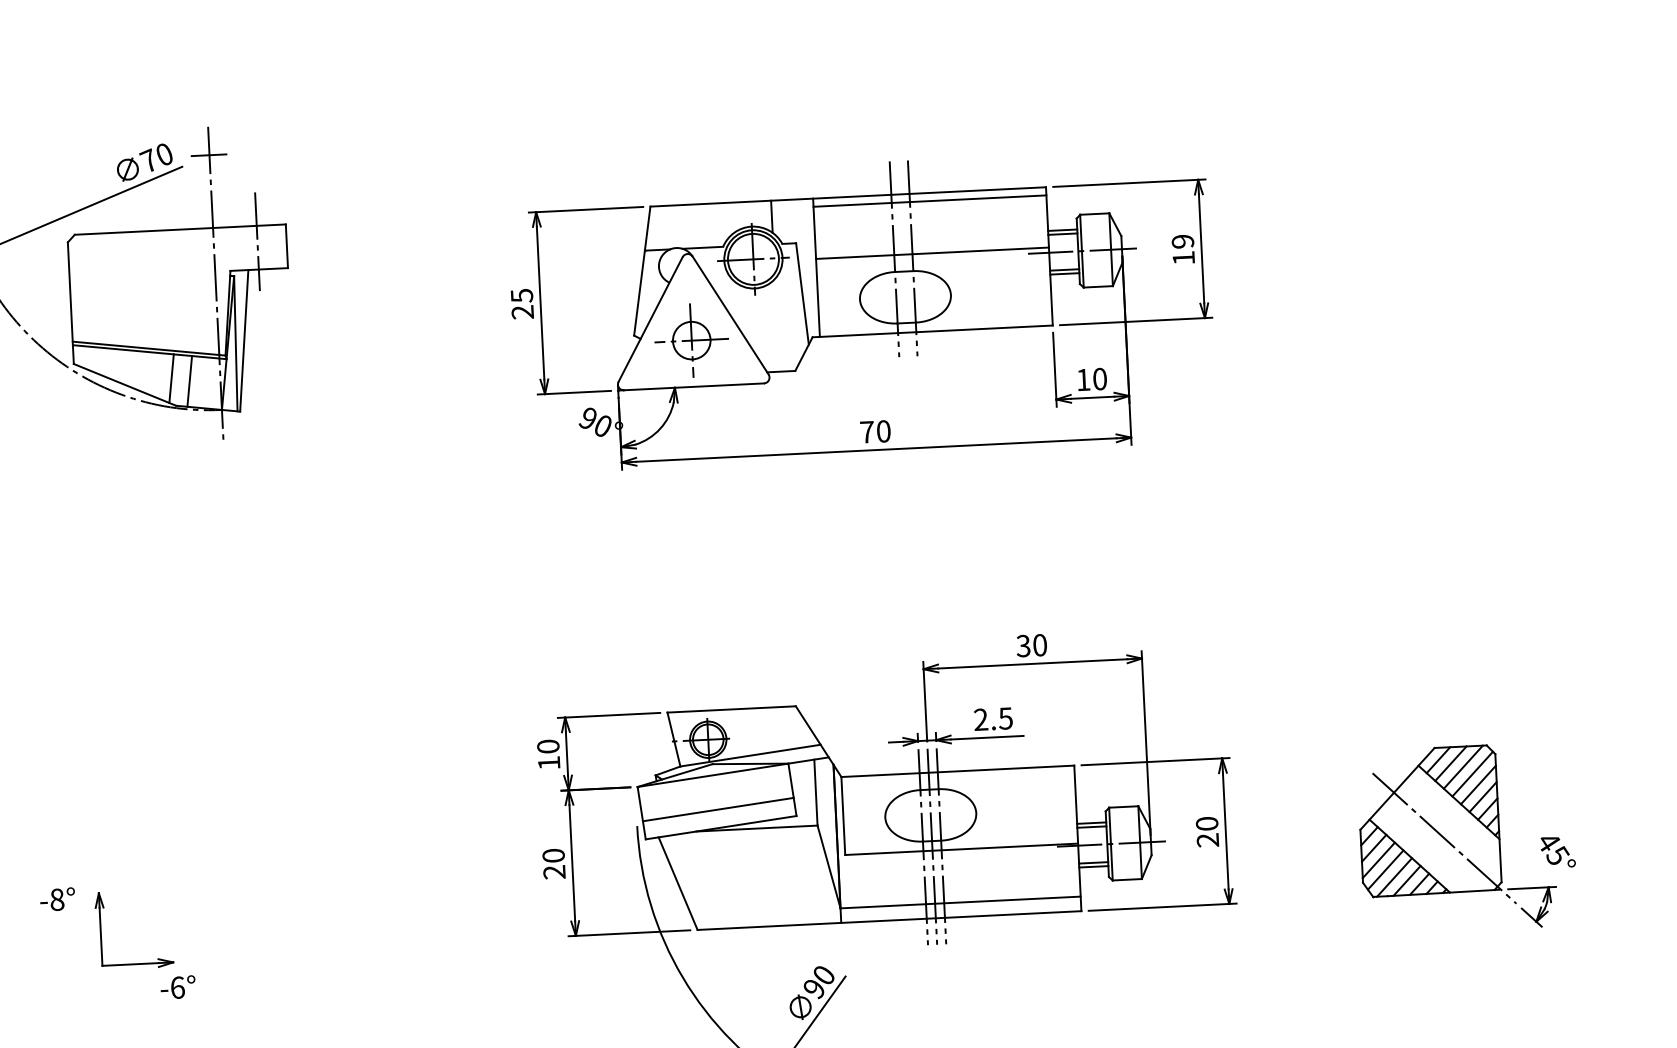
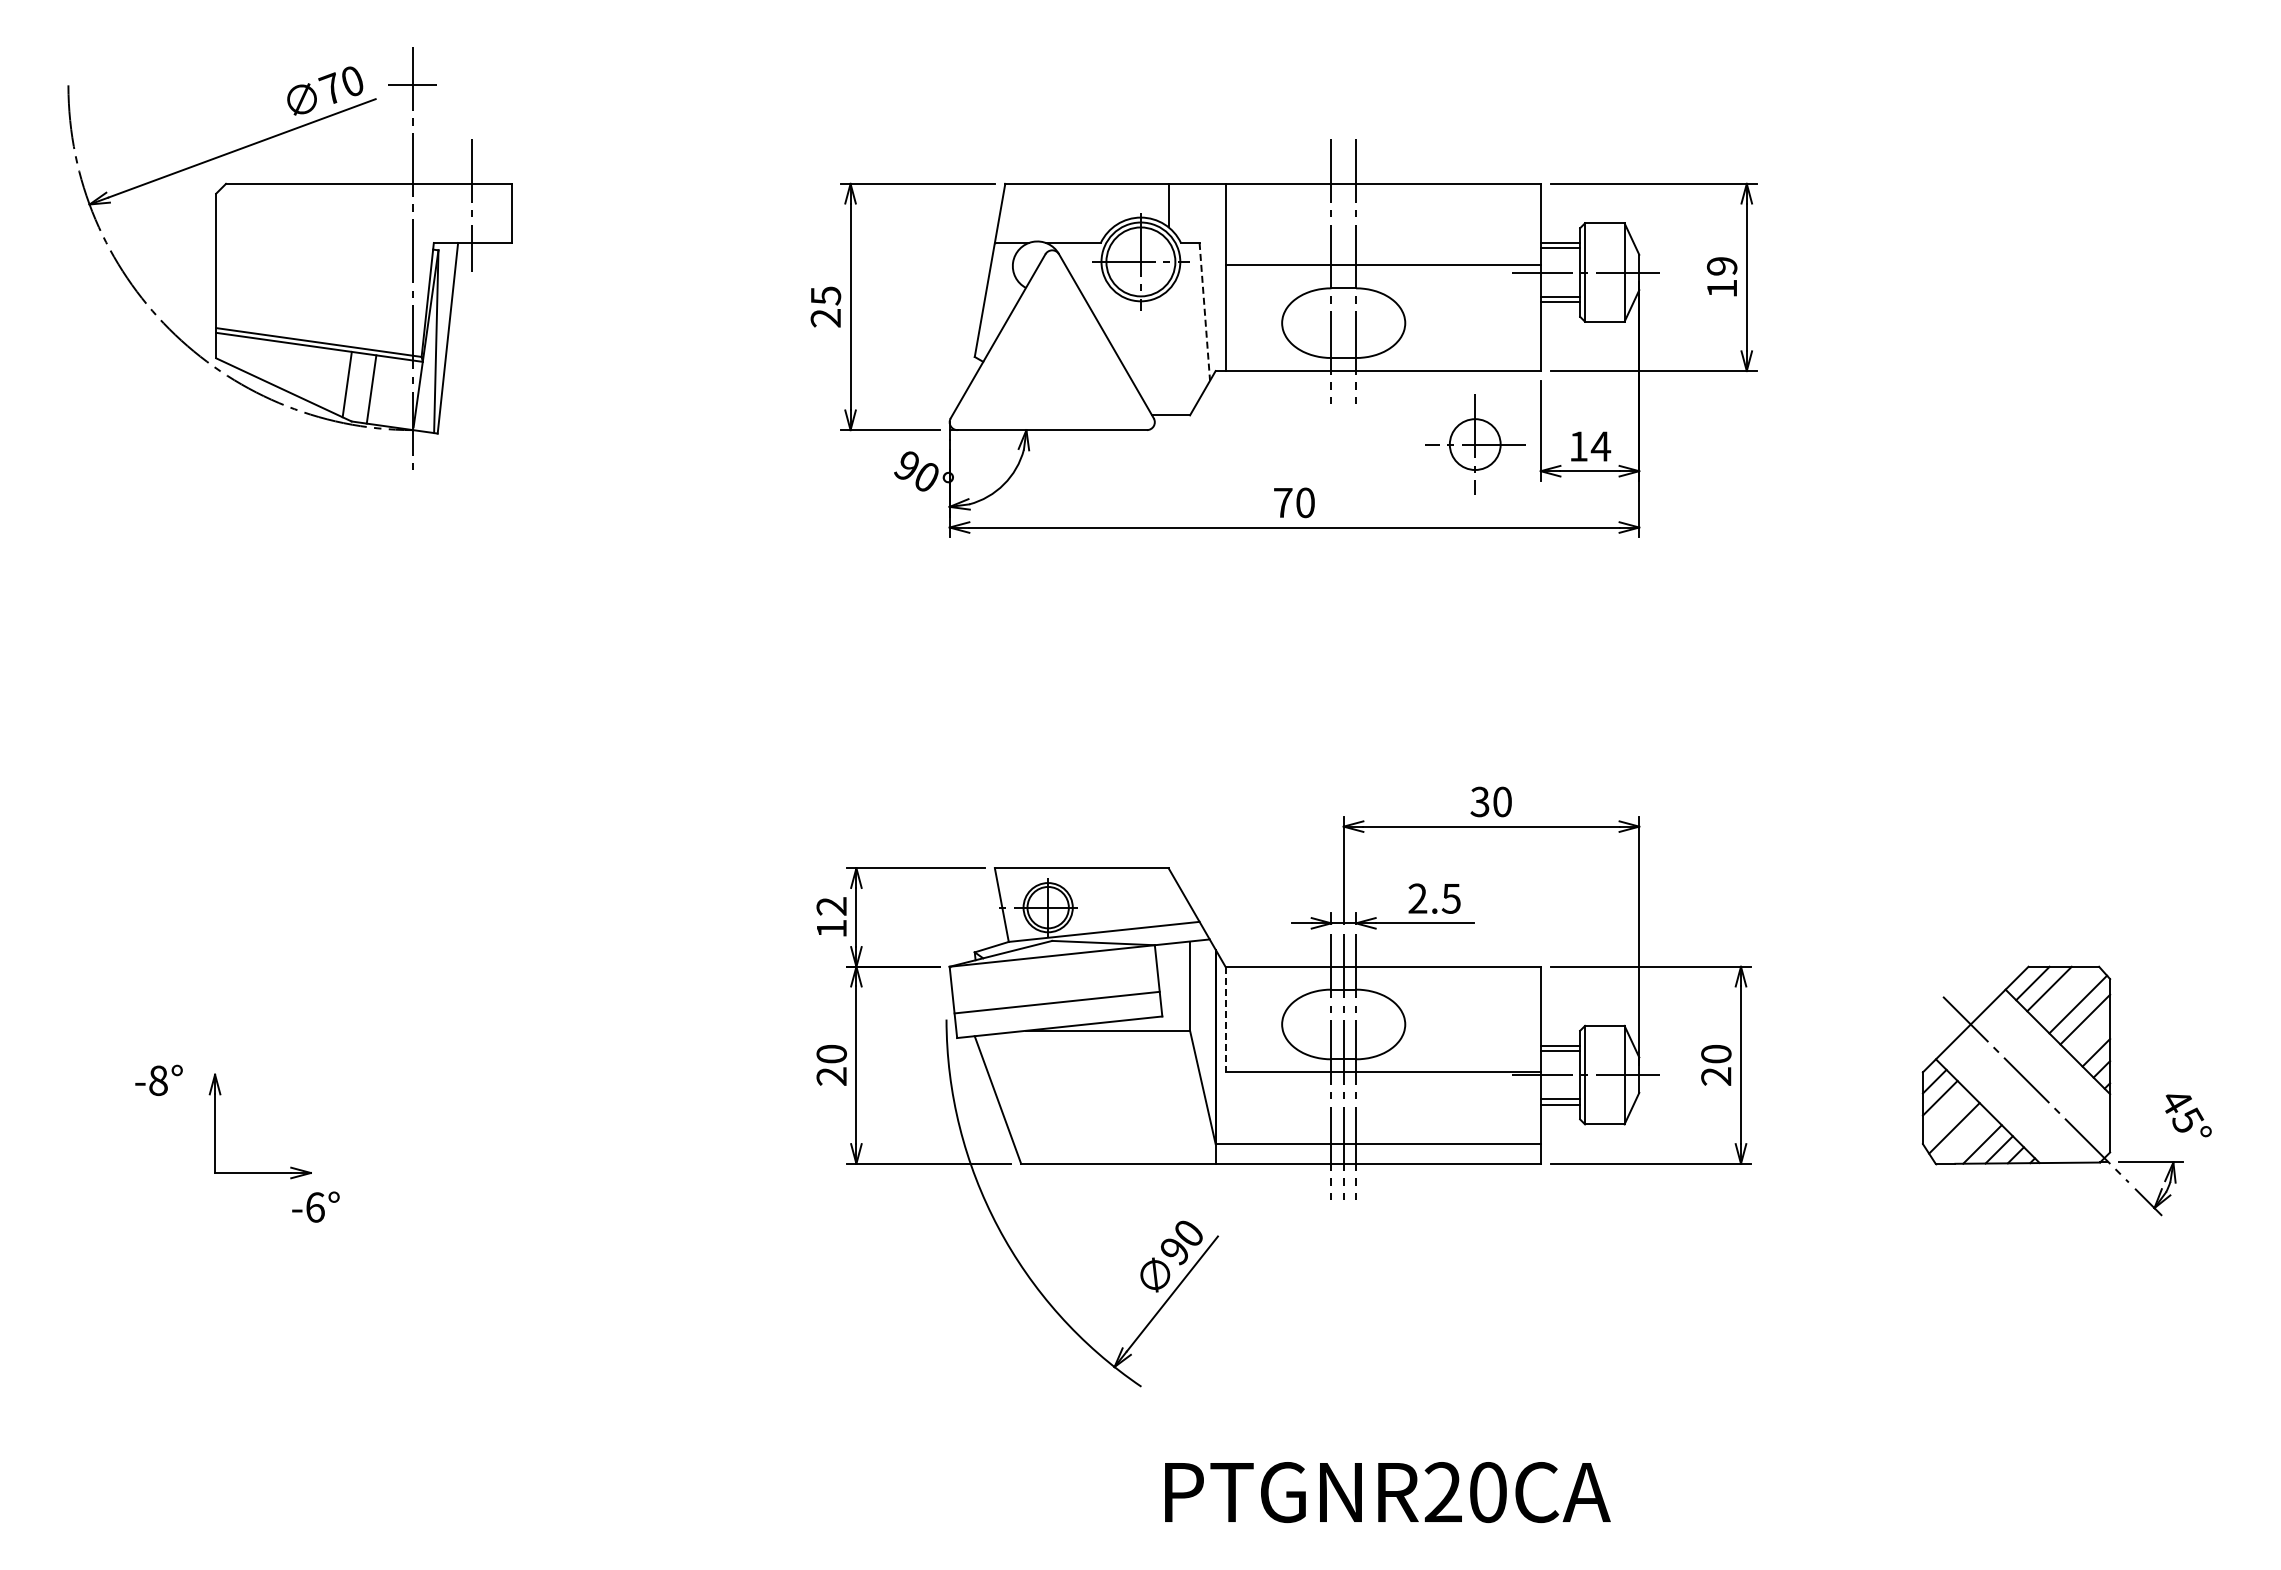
line: (929, 200) -> (1382, 194), removed
line: (802, 294) -> (1204, 312), solid -> dashed
part: (691, 340) -> (1475, 444), moved
text: (1099, 379) -> (1600, 446), 10 -> 14
text: (548, 746) -> (831, 906), 10 -> 12
line: (1462, 767) -> (2065, 994), removed
line: (1482, 796) -> (2090, 1035), removed
line: (843, 815) -> (1225, 1019), solid -> dashed
line: (1378, 860) -> (1945, 1114), removed
line: (1394, 877) -> (1965, 1138), removed

